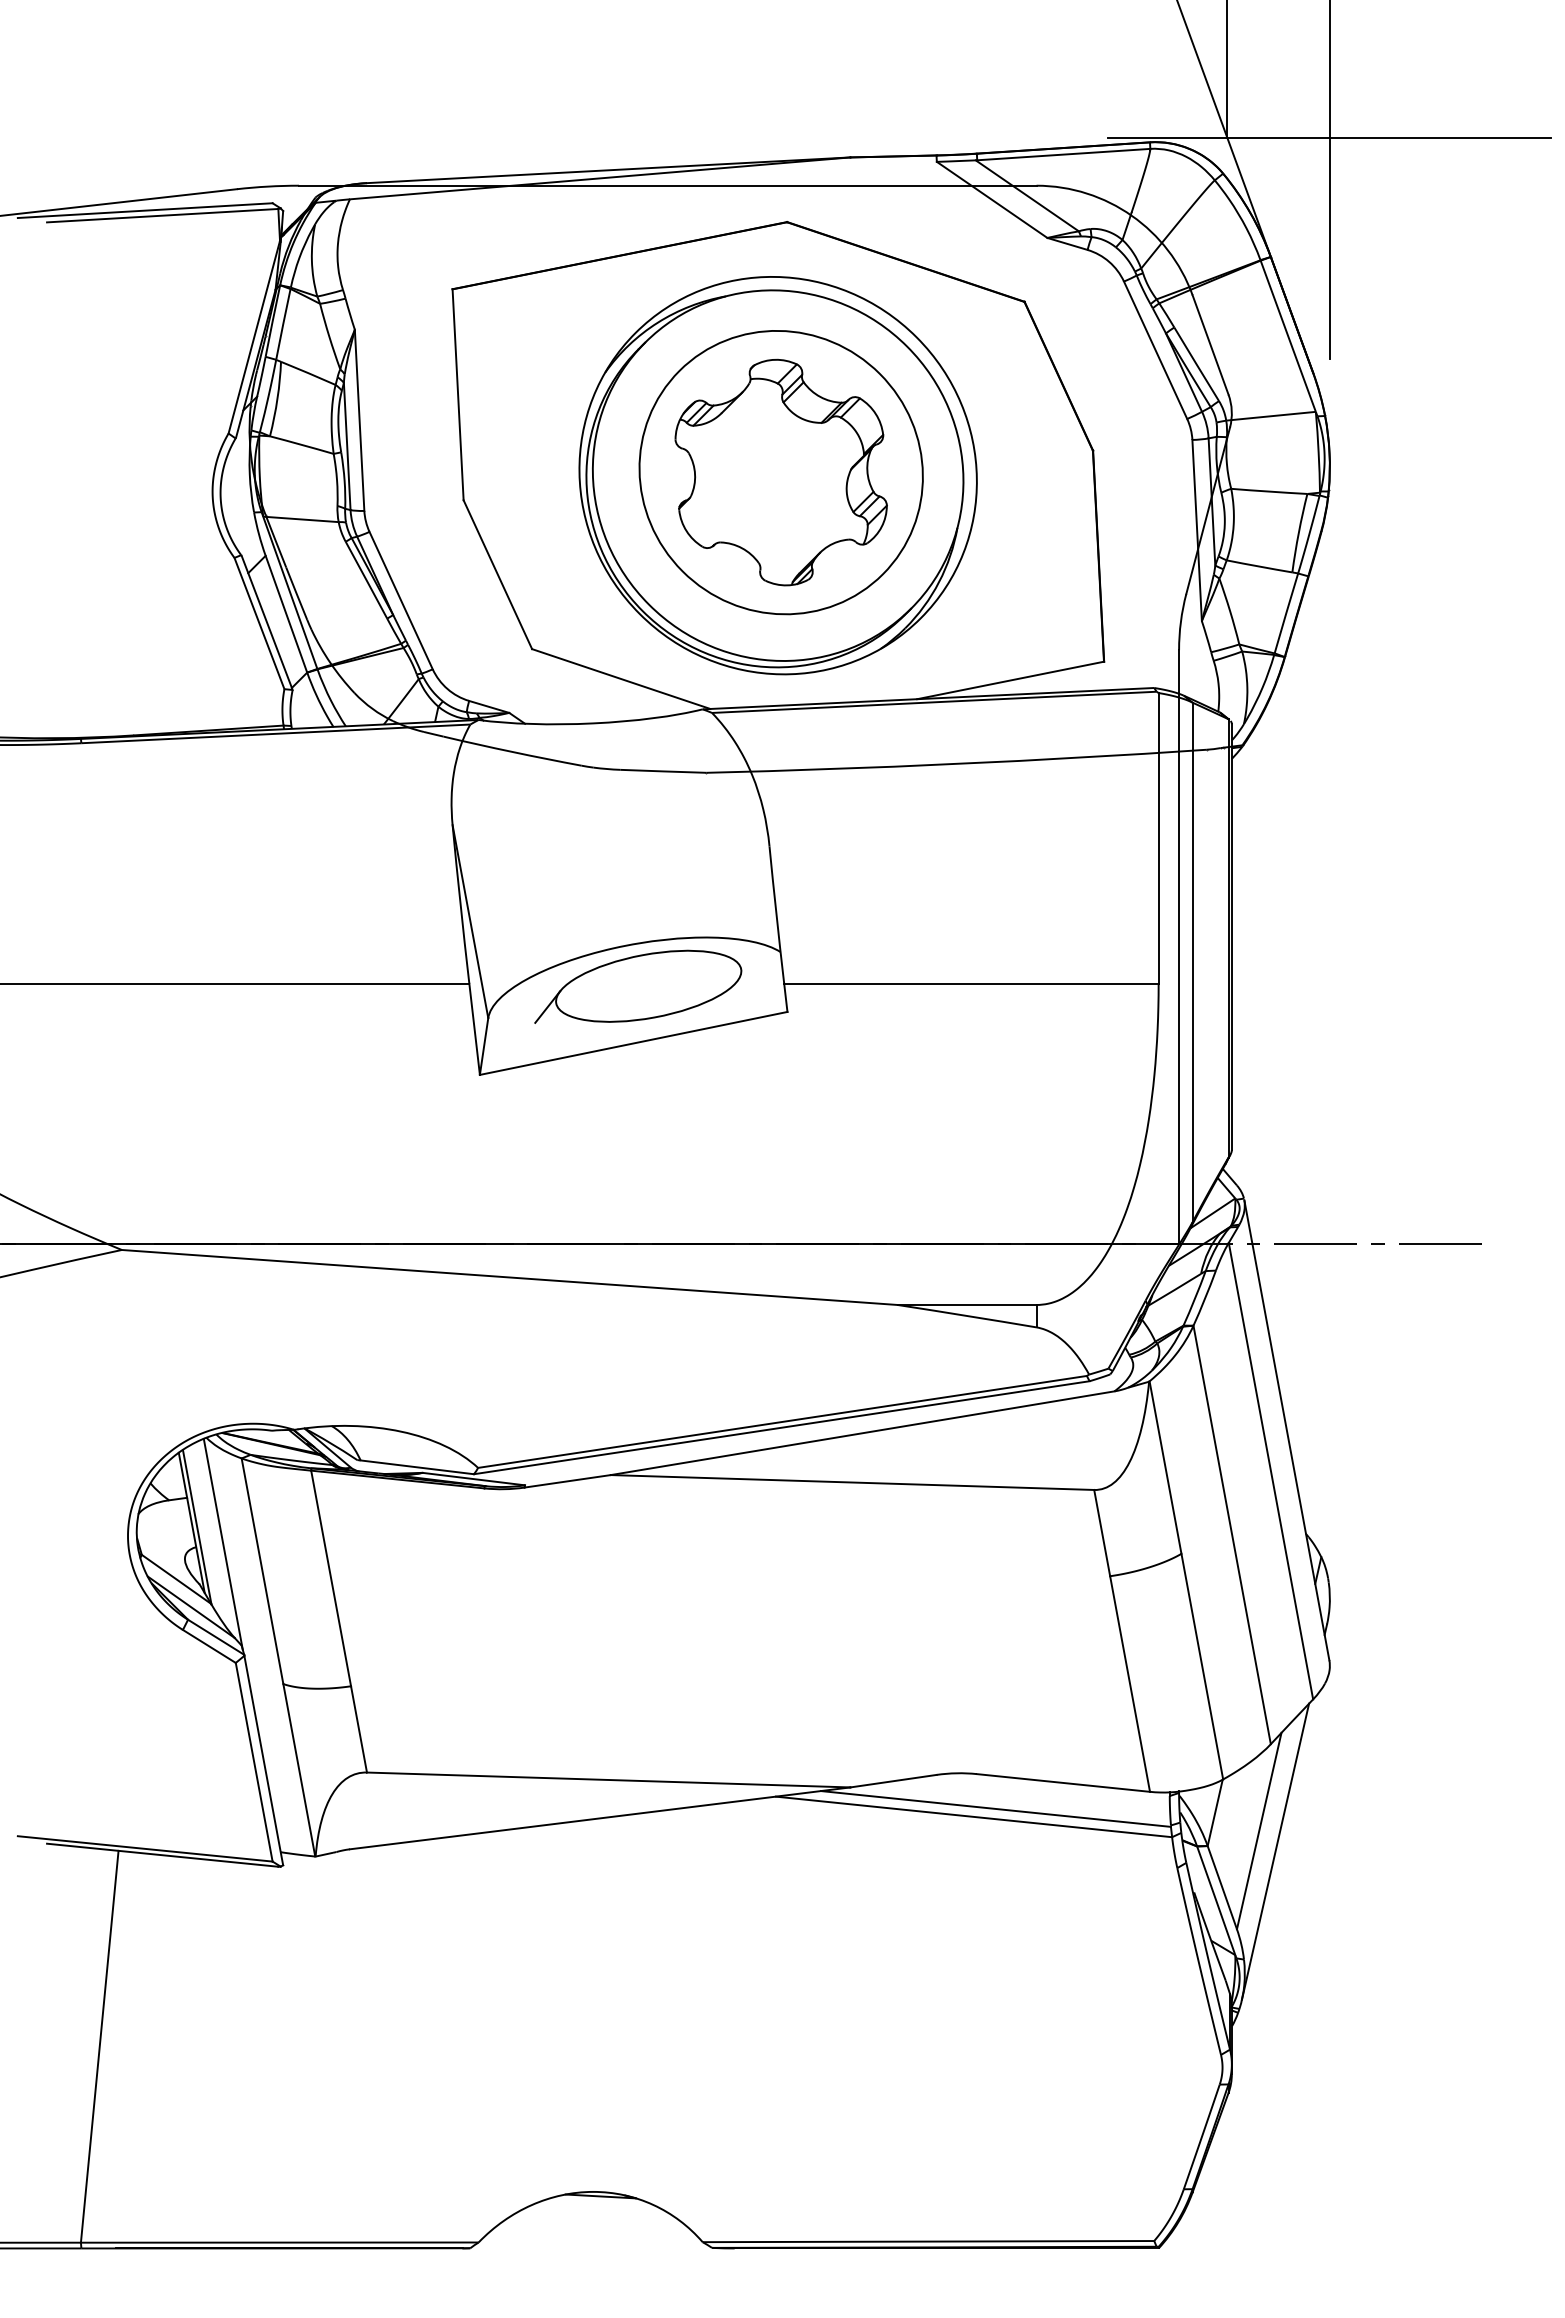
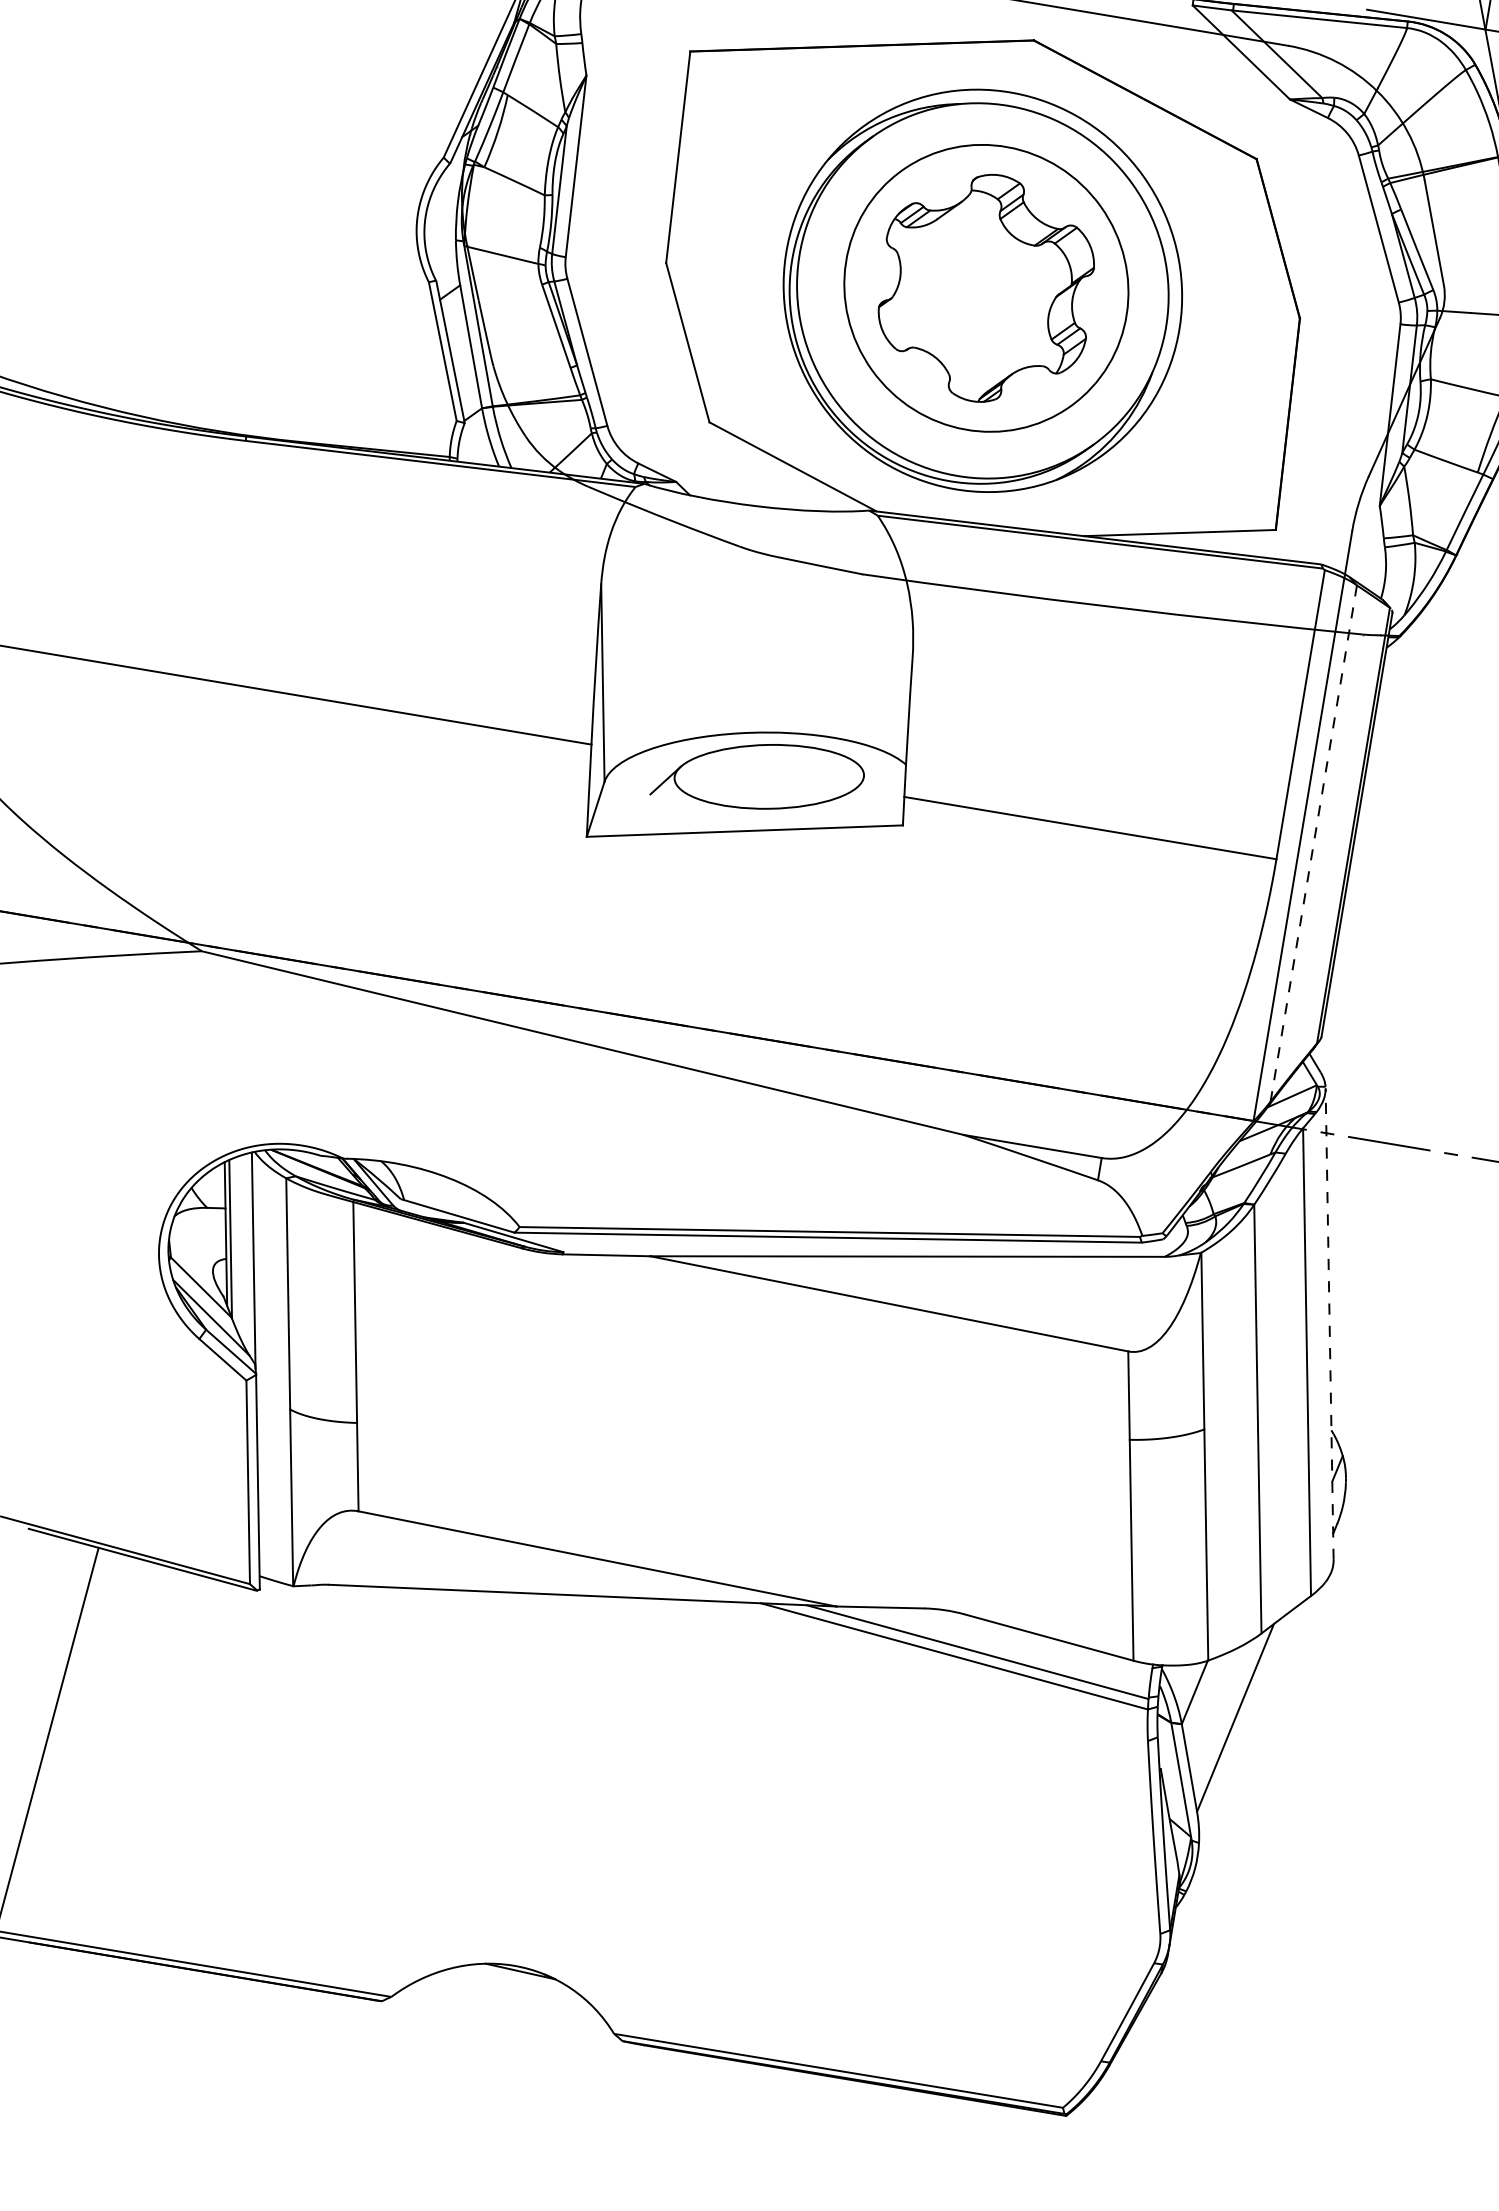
line: (1192, 962) -> (1313, 843), solid -> dashed
line: (1286, 1430) -> (1329, 1324), solid -> dashed
line: (1275, 1851) -> (1248, 1740), removed

